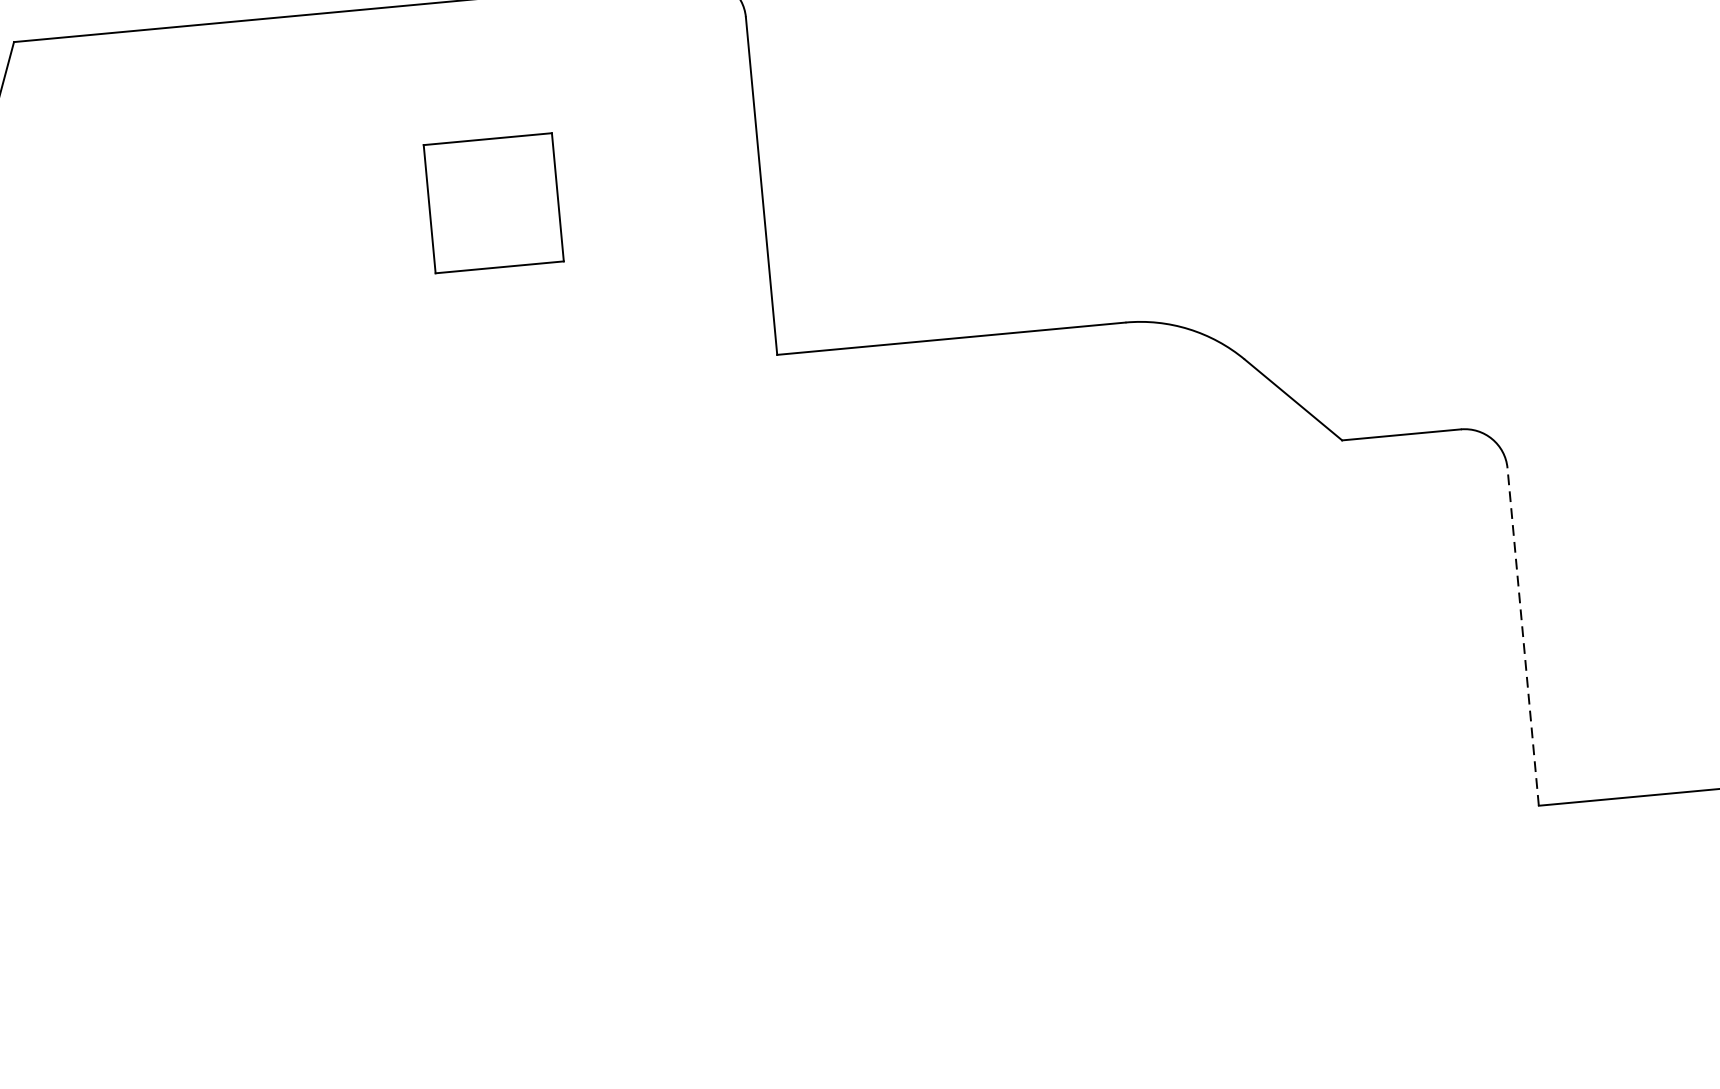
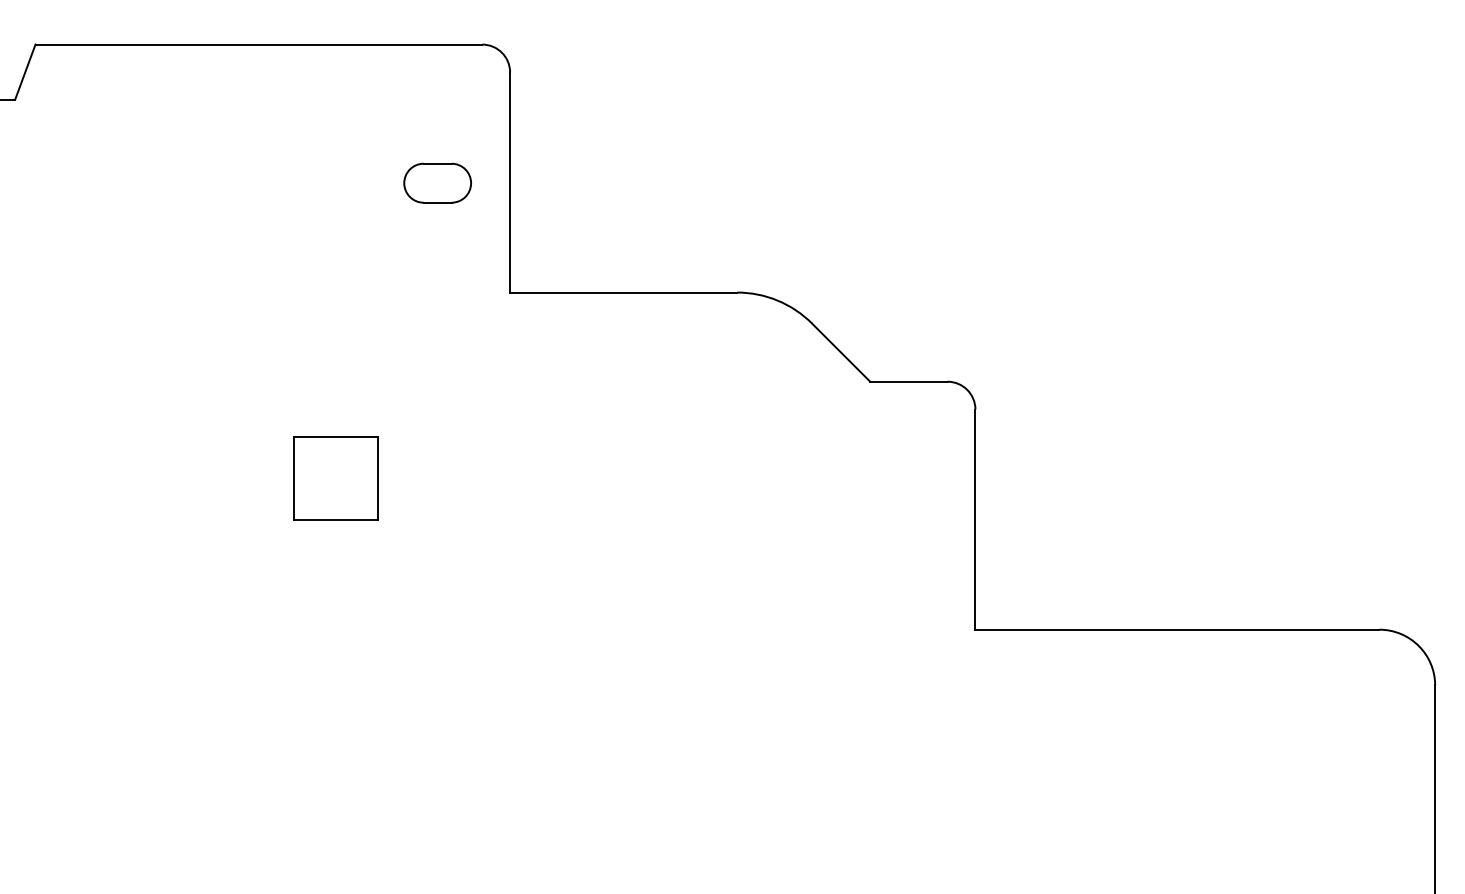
part: (650, 196) -> (437, 182), added
part: (493, 203) -> (335, 478), moved
line: (1523, 636) -> (975, 519), dashed -> solid

